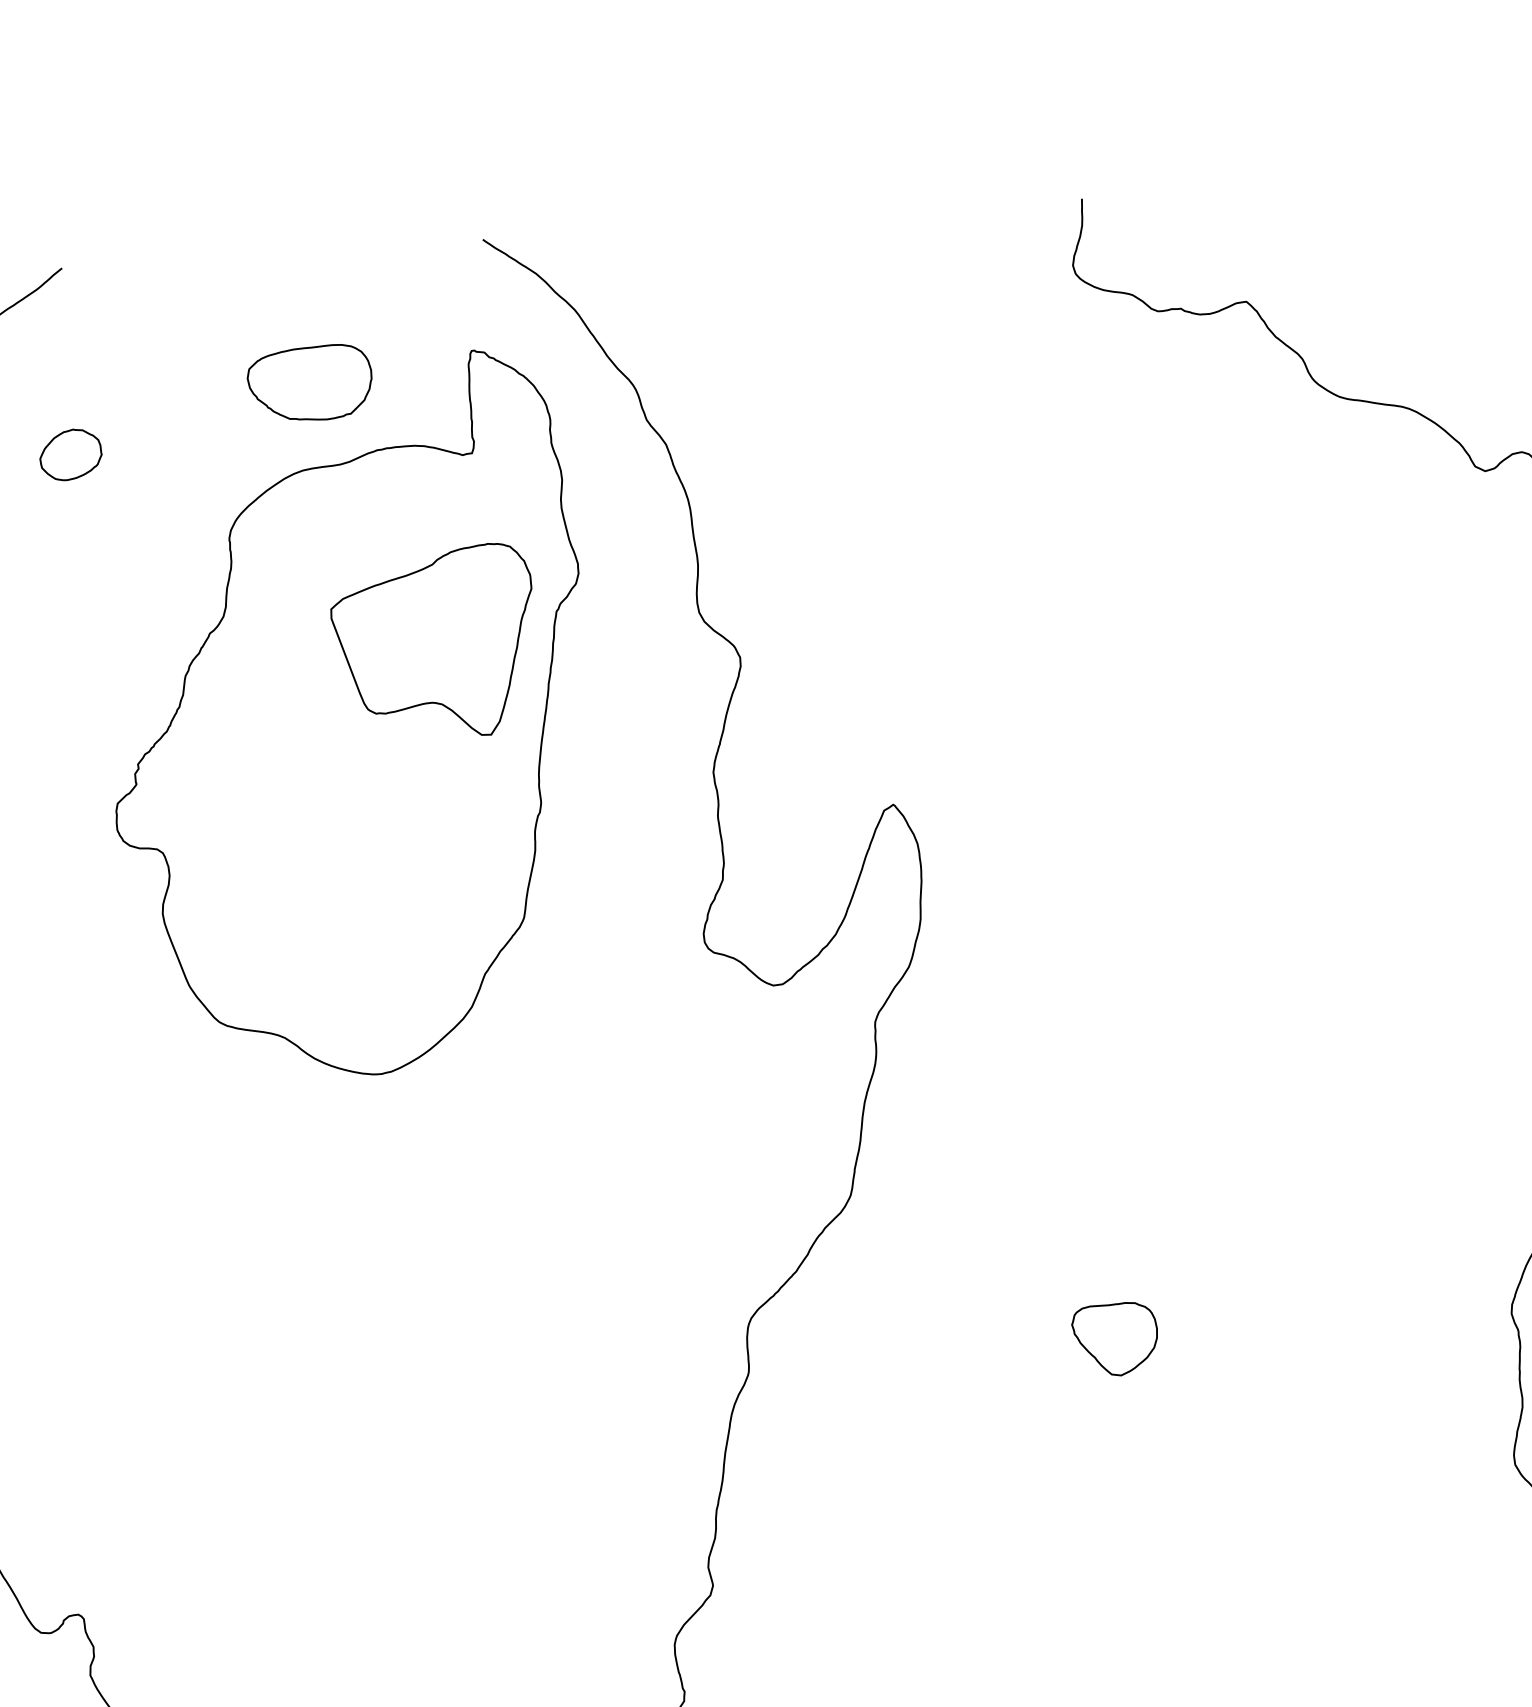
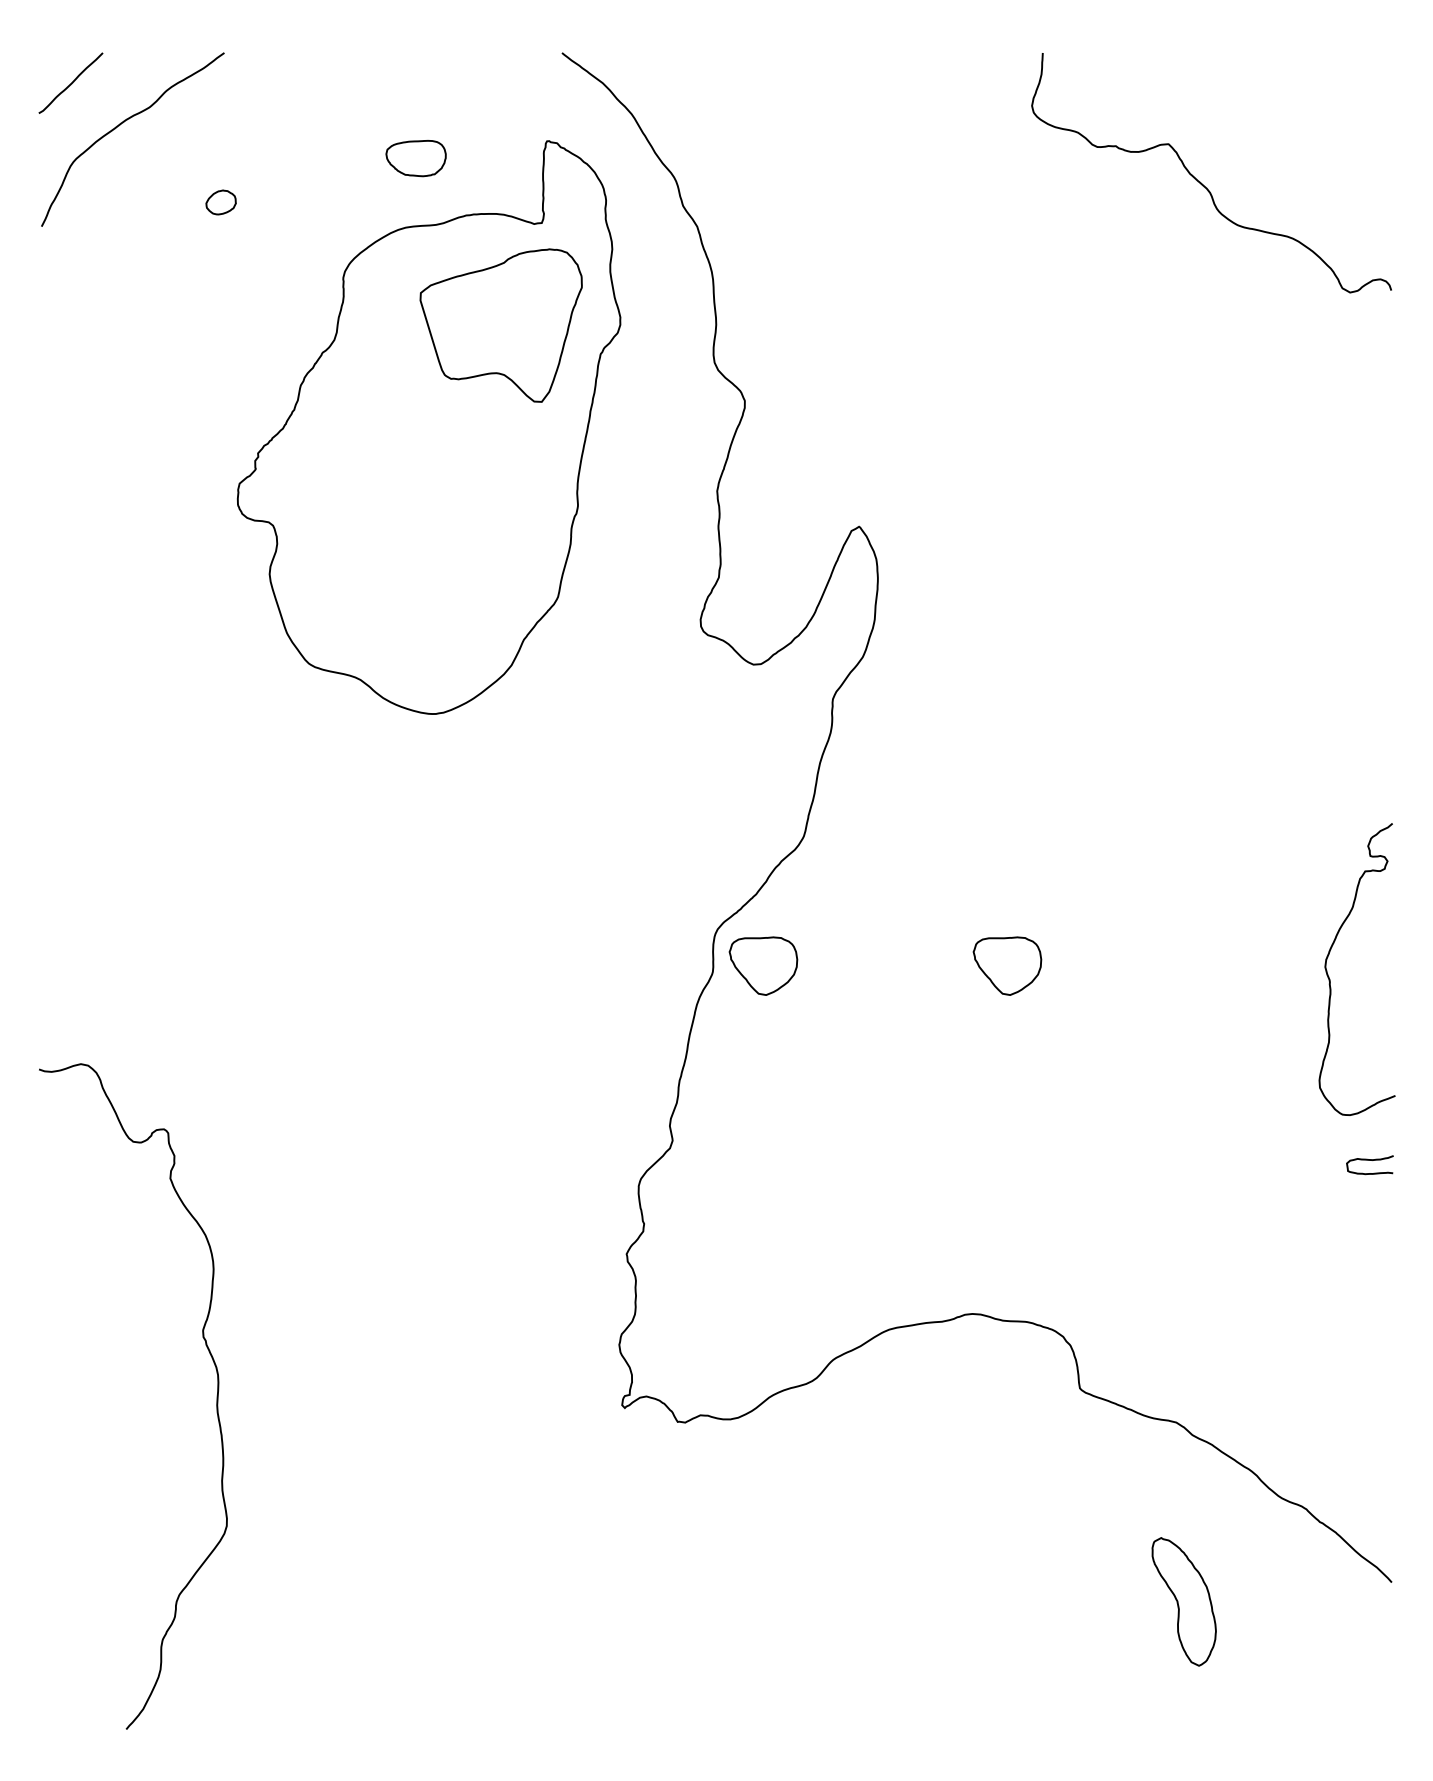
part: (309, 383) -> (415, 158), size x0.6
part: (69, 454) -> (220, 202), size x0.6
part: (433, 642) -> (500, 325), moved
part: (811, 1359) -> (763, 965), added

